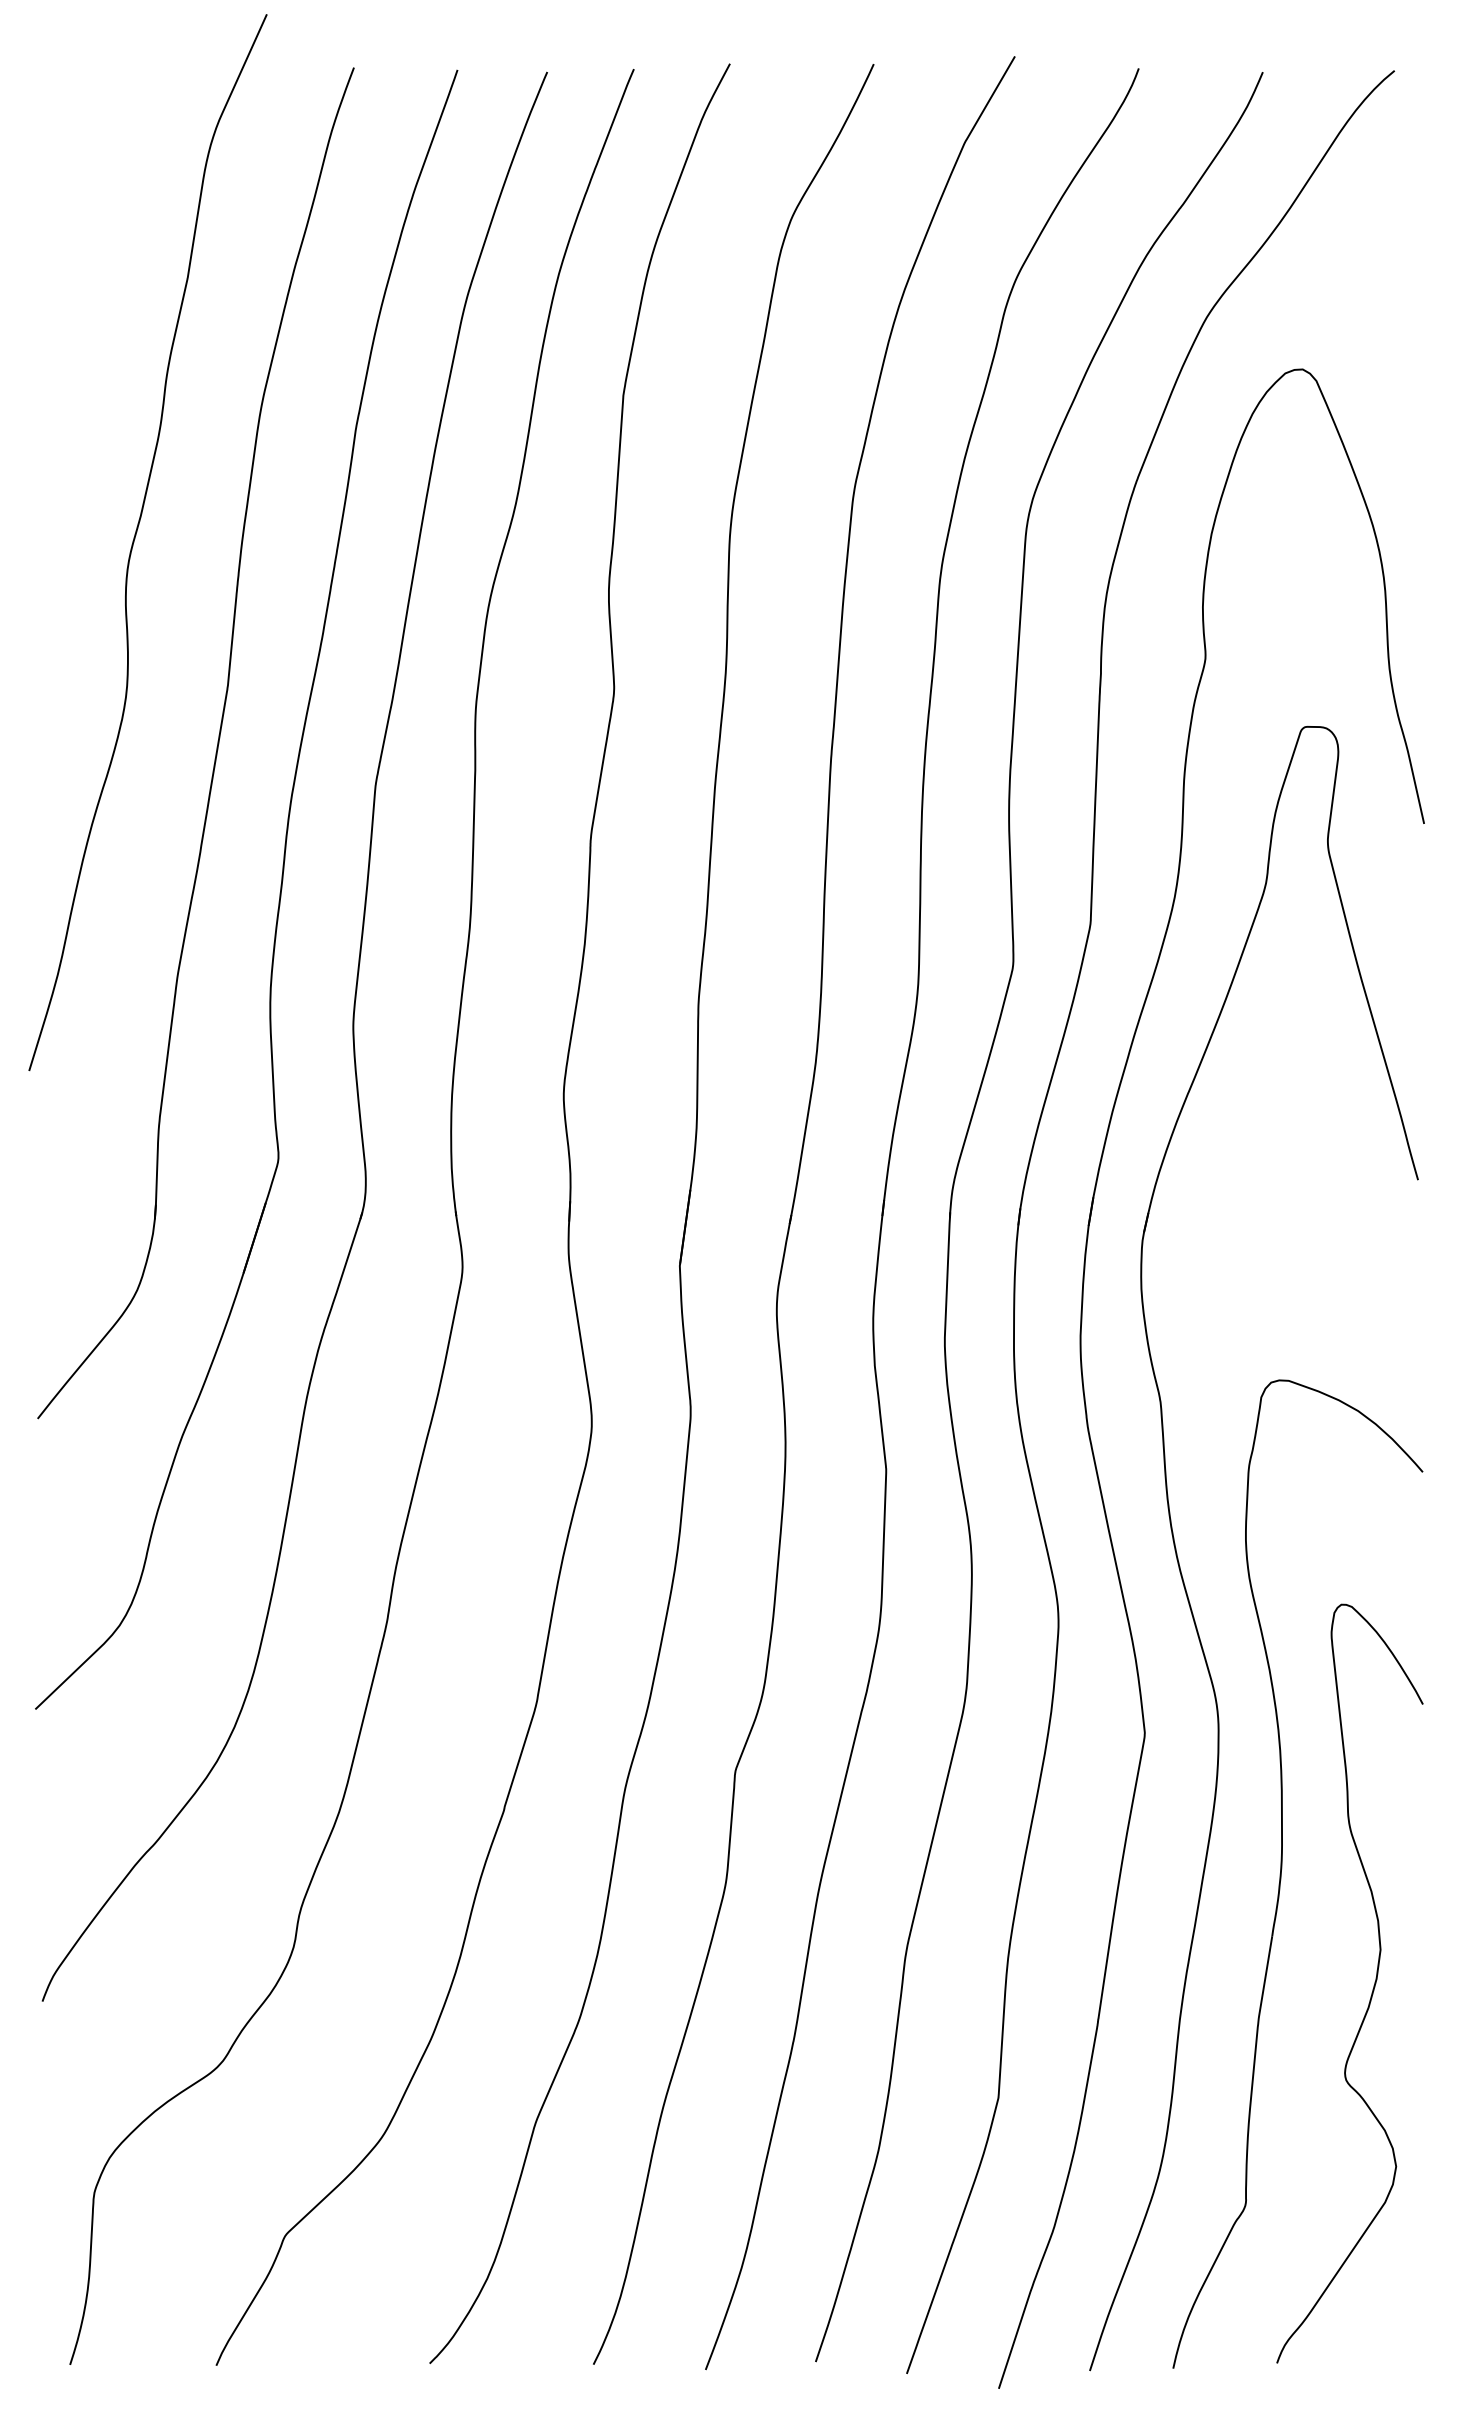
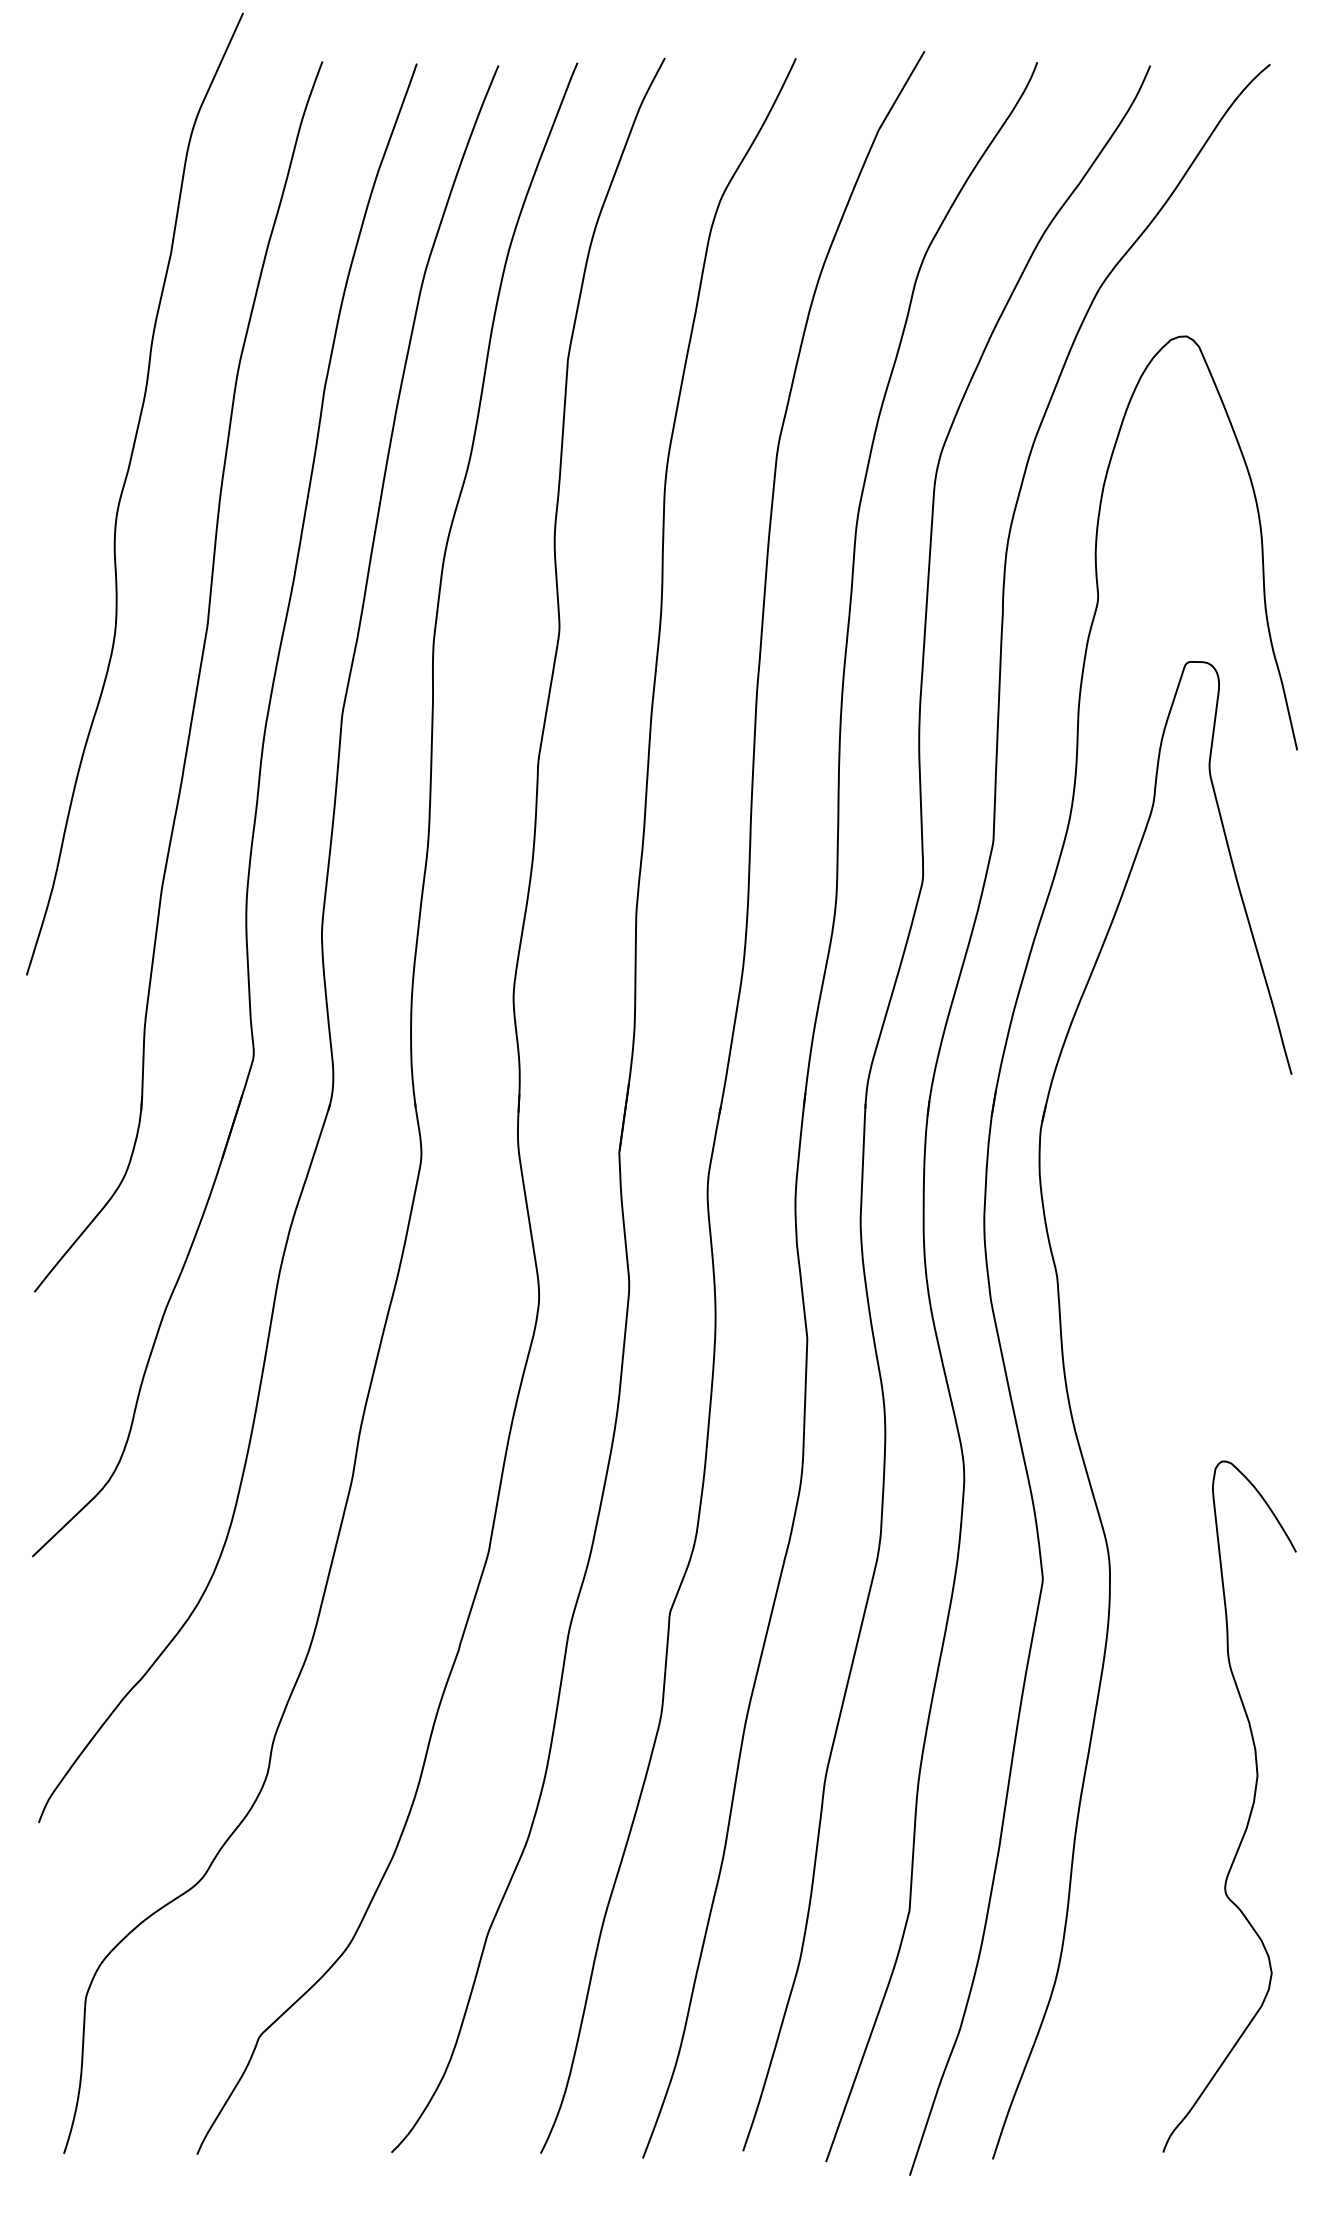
part: (1282, 1869) -> (1168, 1702), removed

